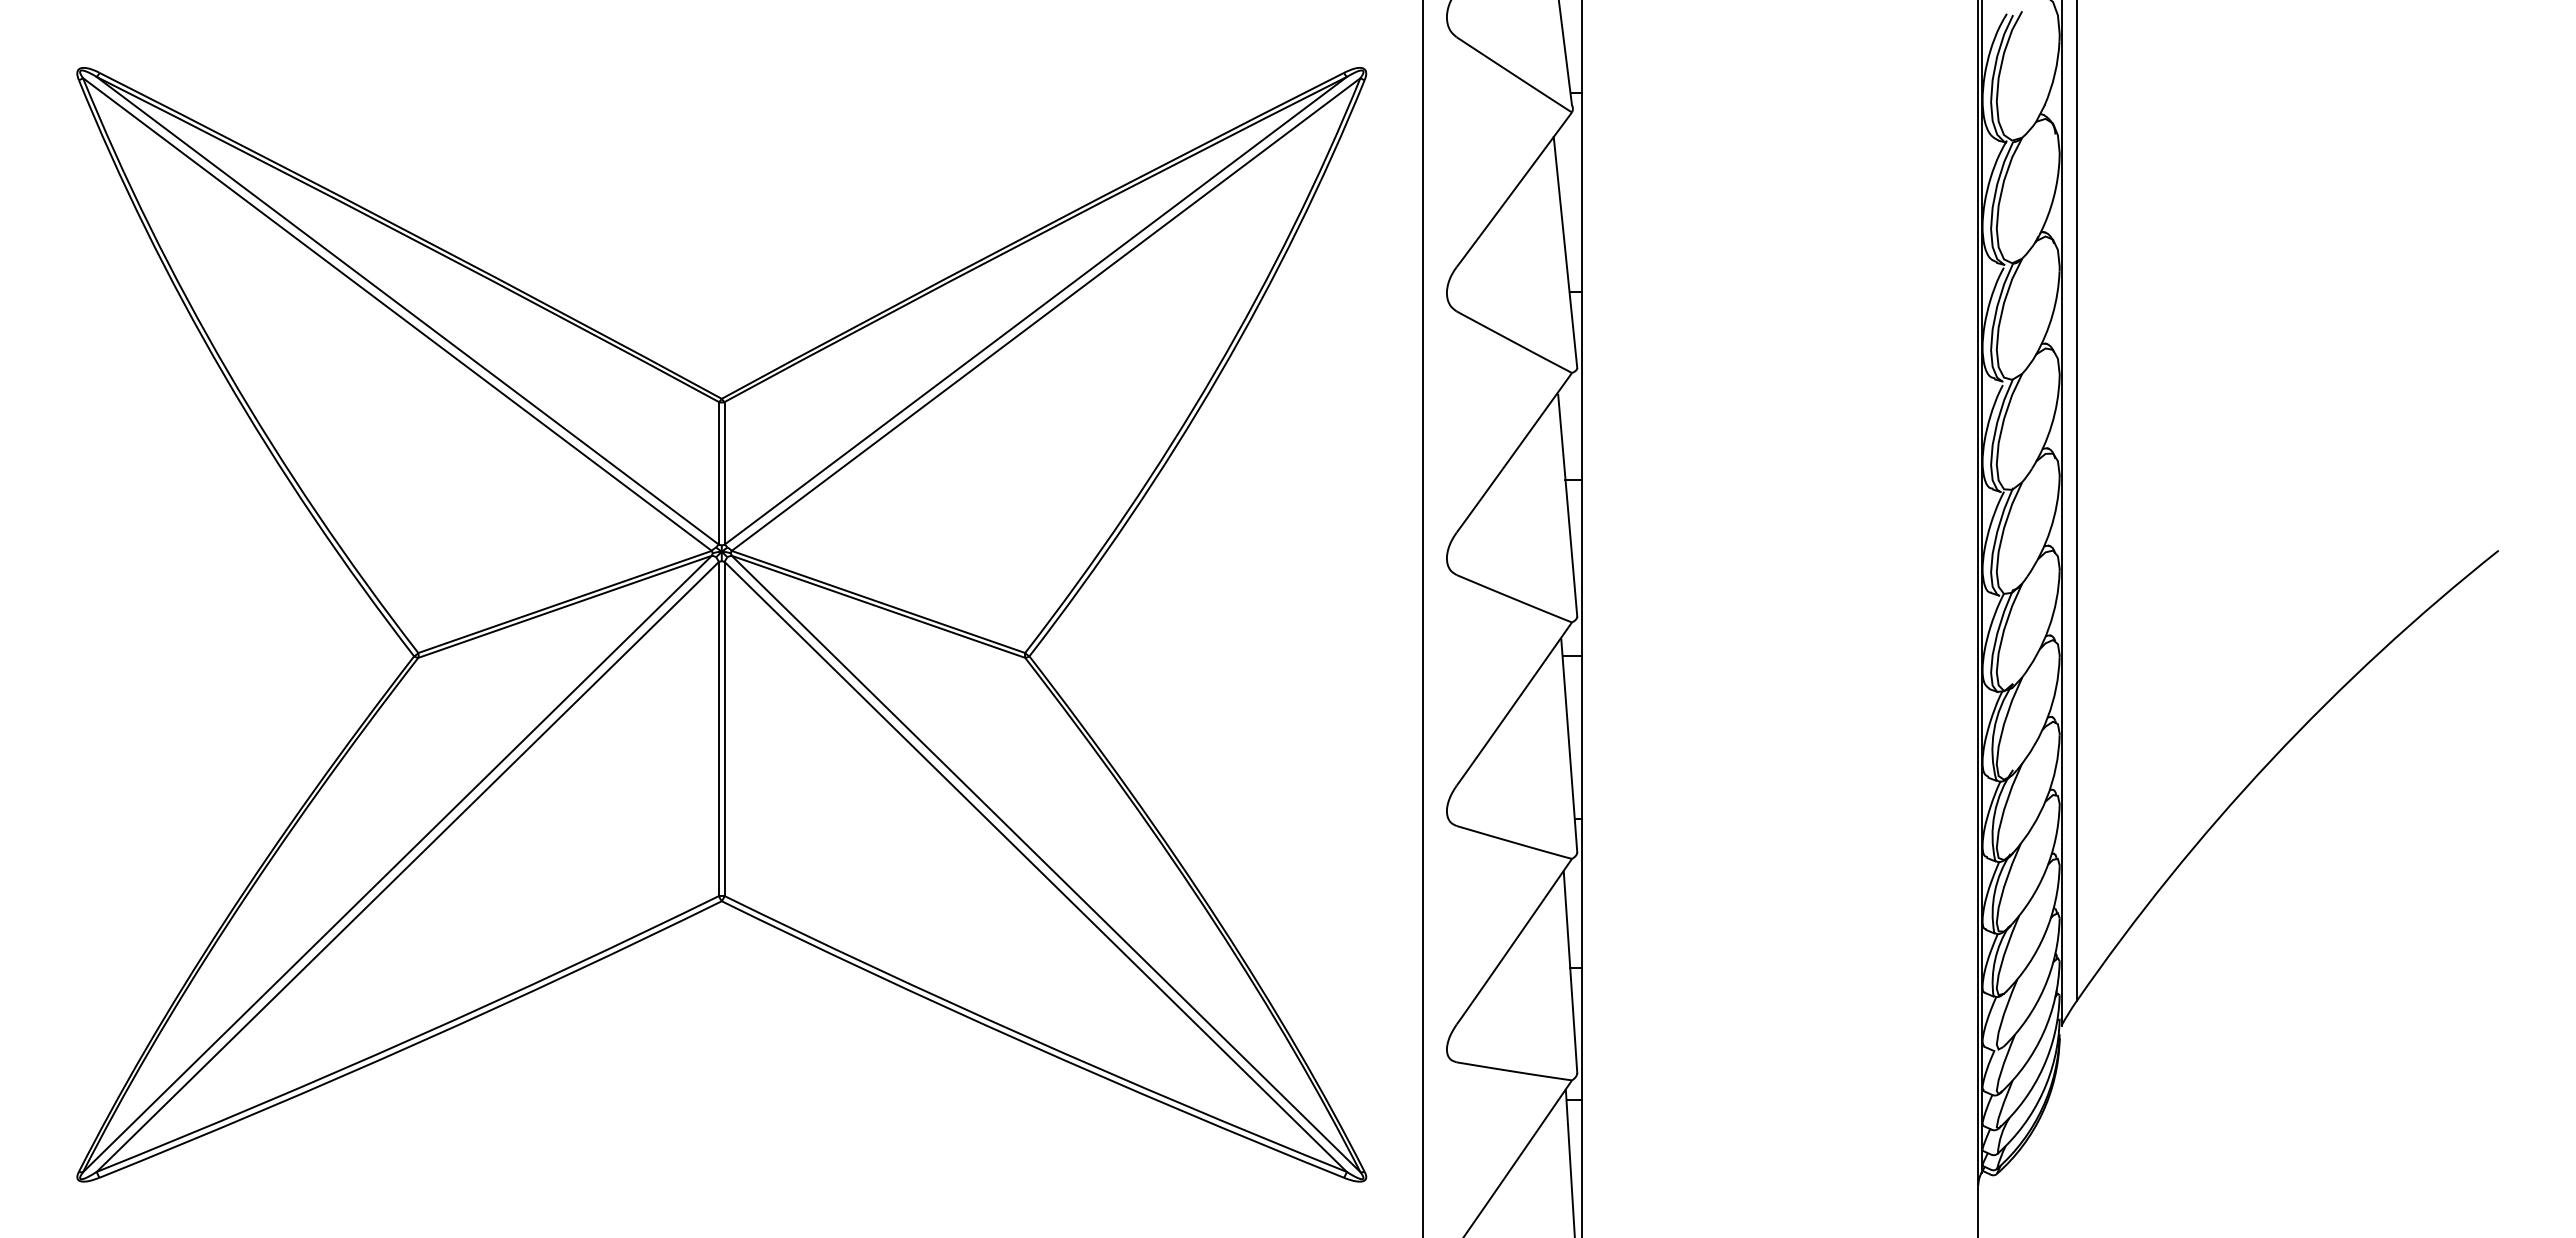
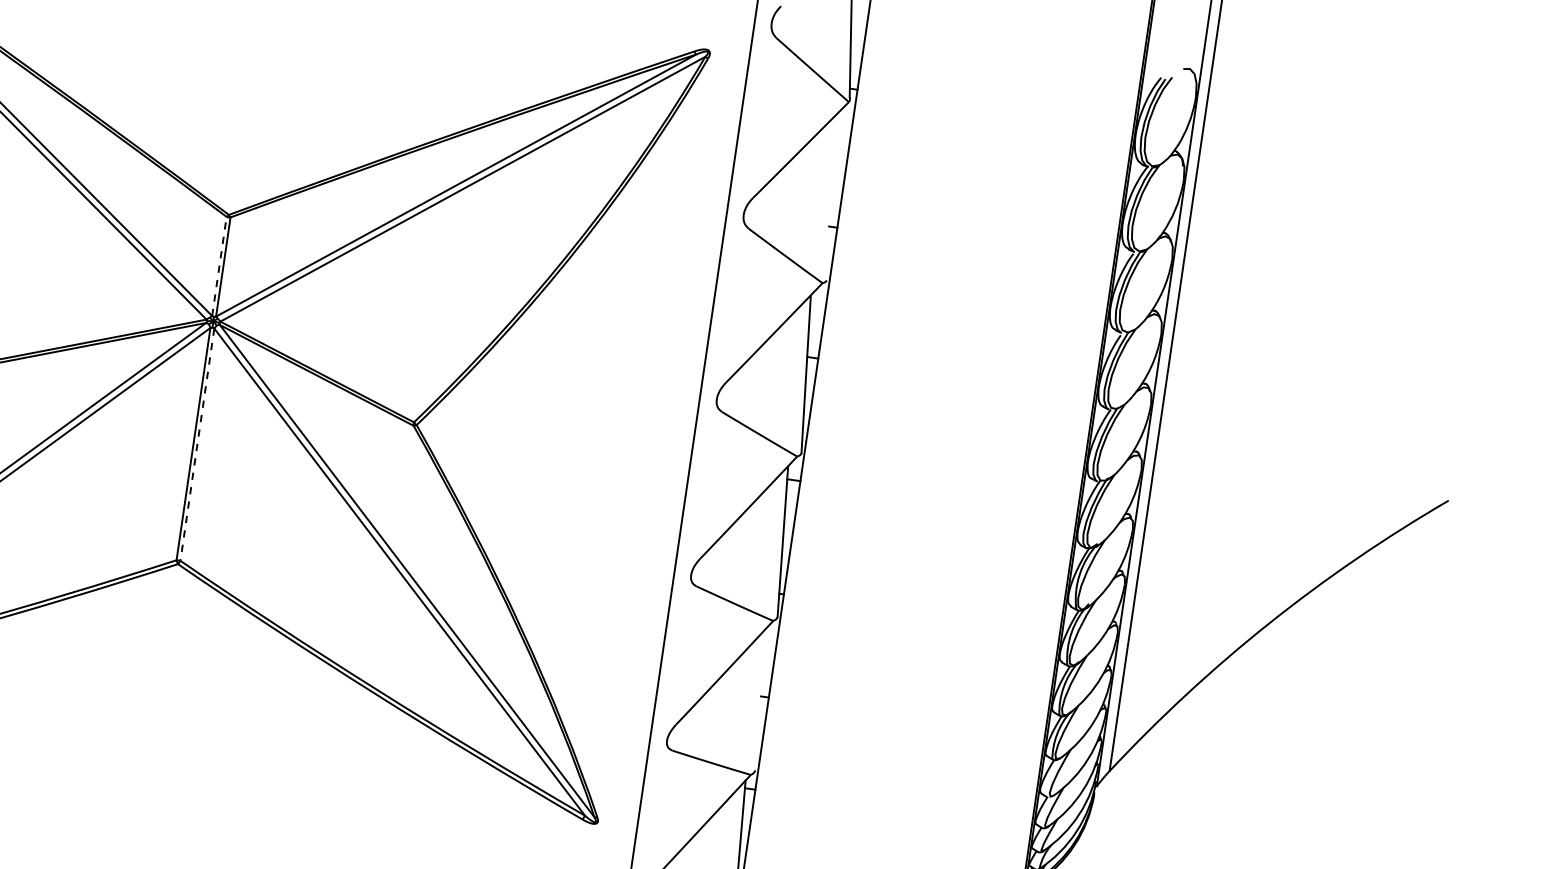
line: (1565, 252) -> (830, 198), removed
line: (719, 472) -> (219, 265), solid -> dashed
line: (724, 729) -> (197, 445), solid -> dashed
line: (1570, 972) -> (760, 699), removed

